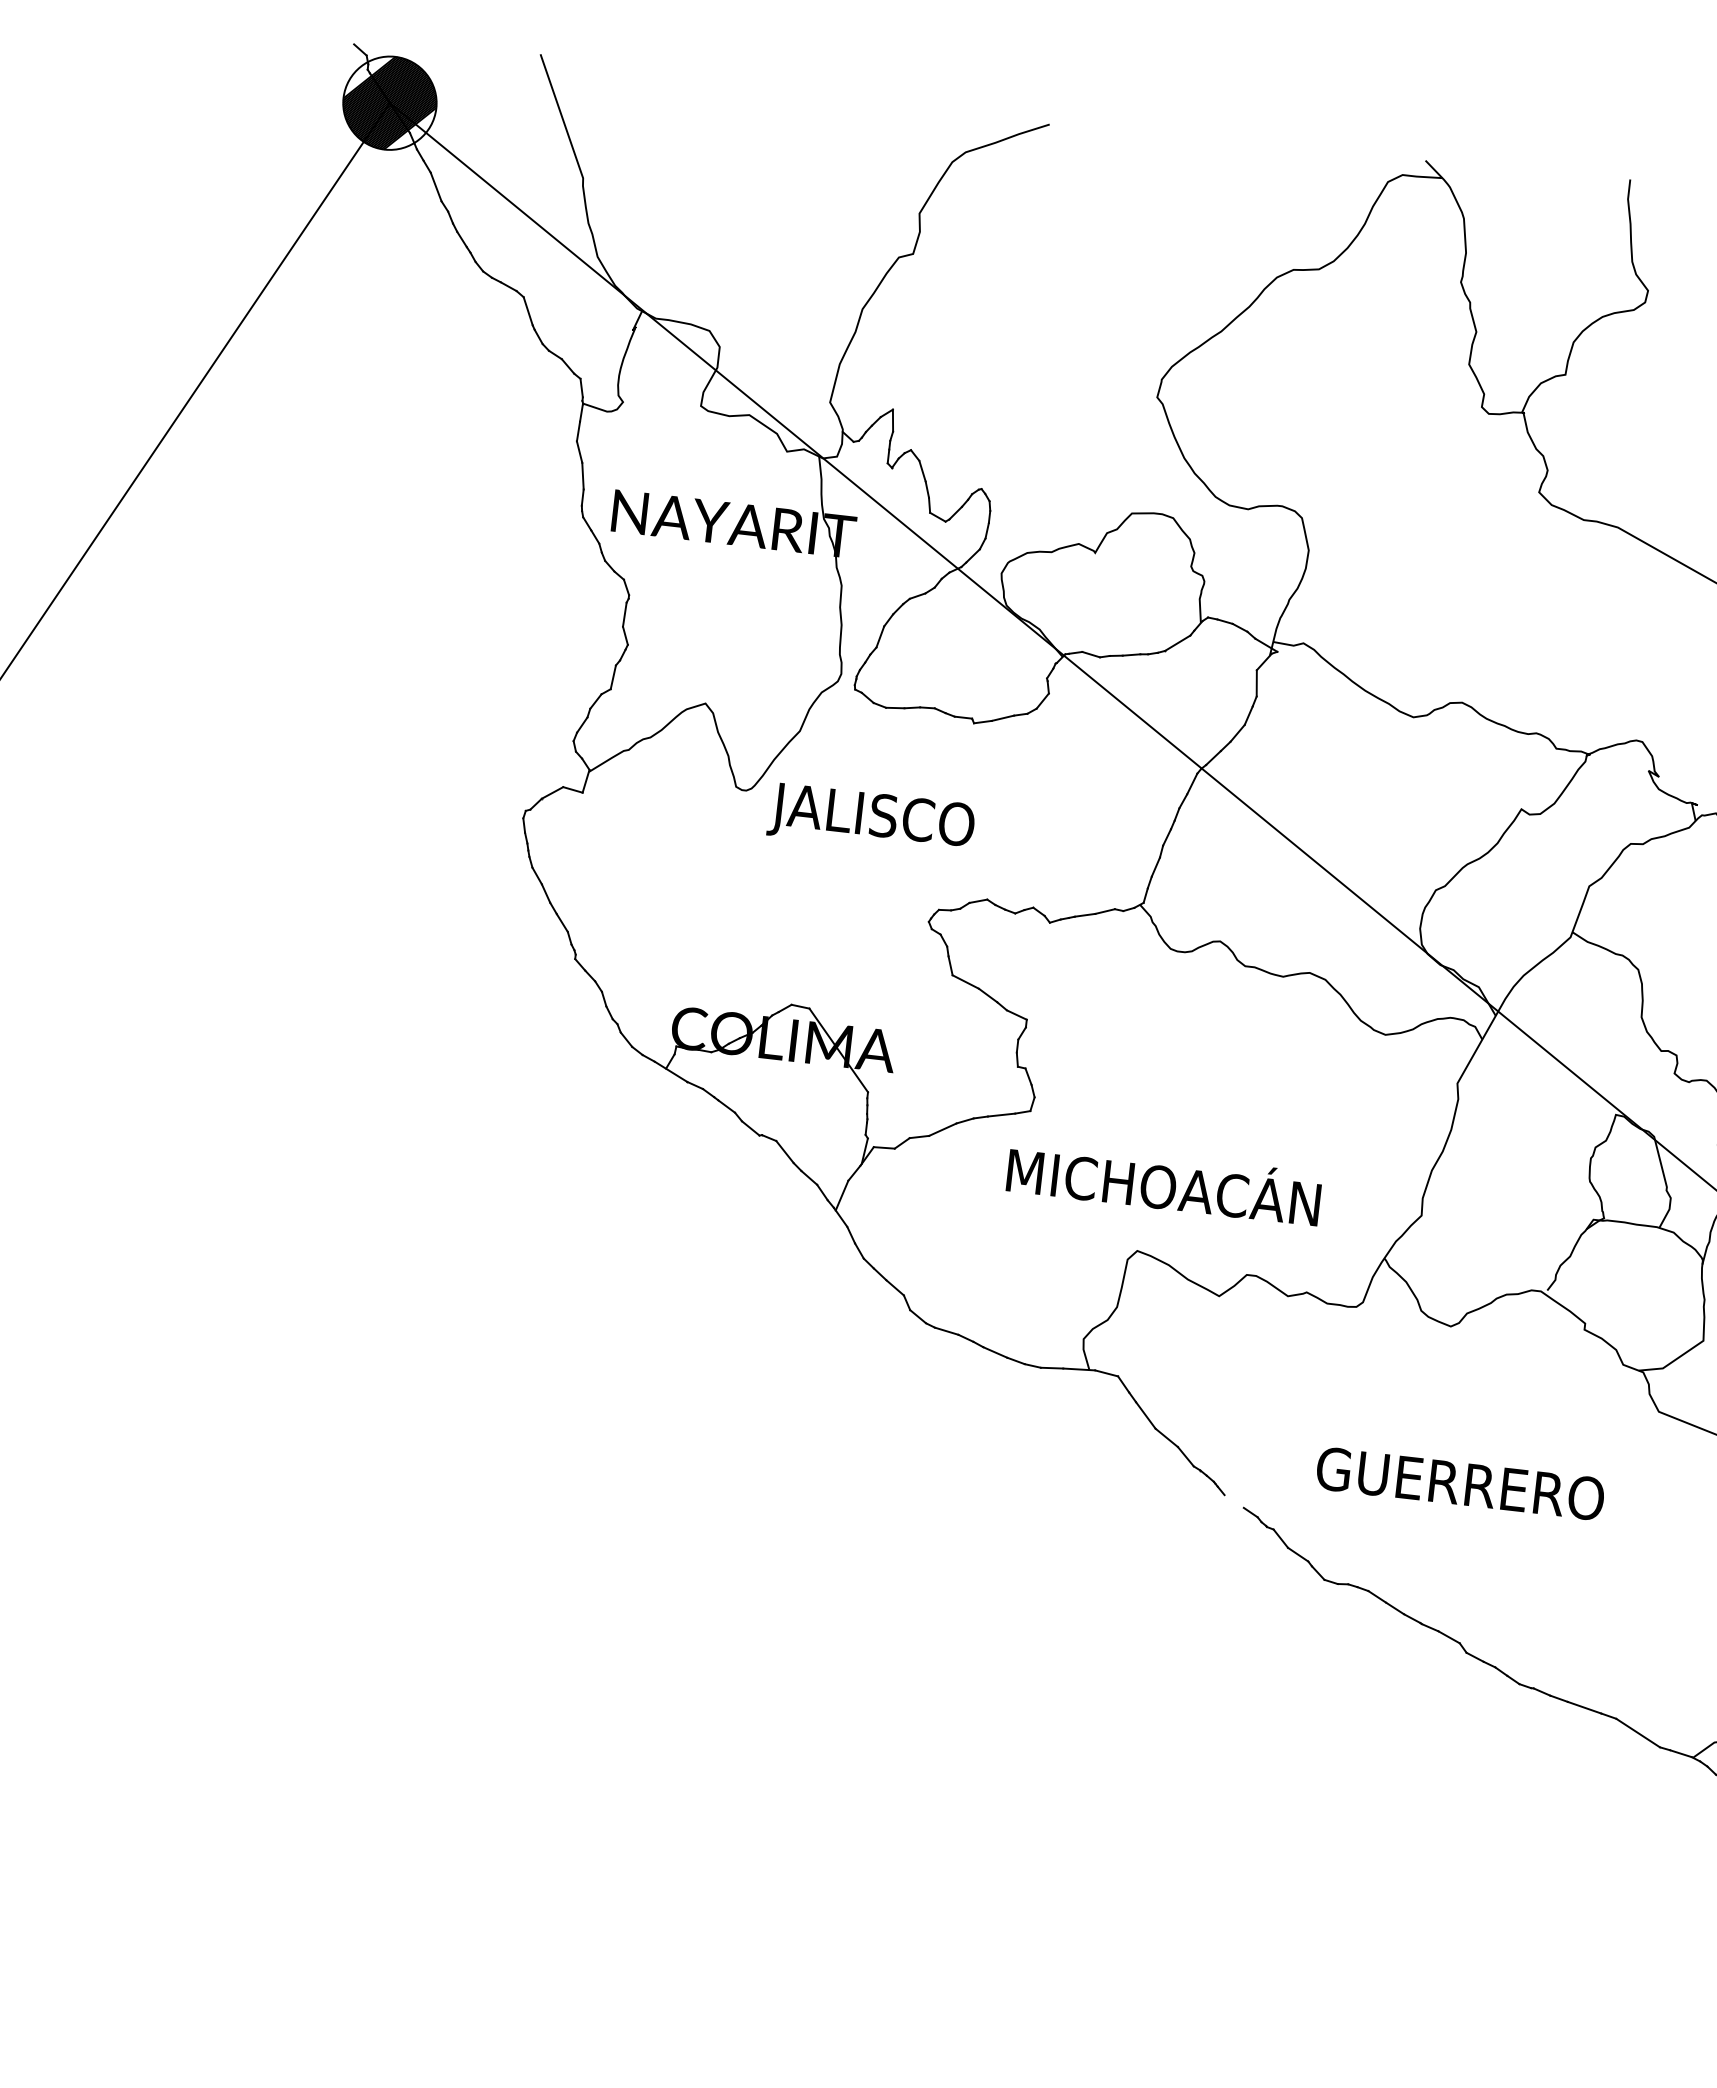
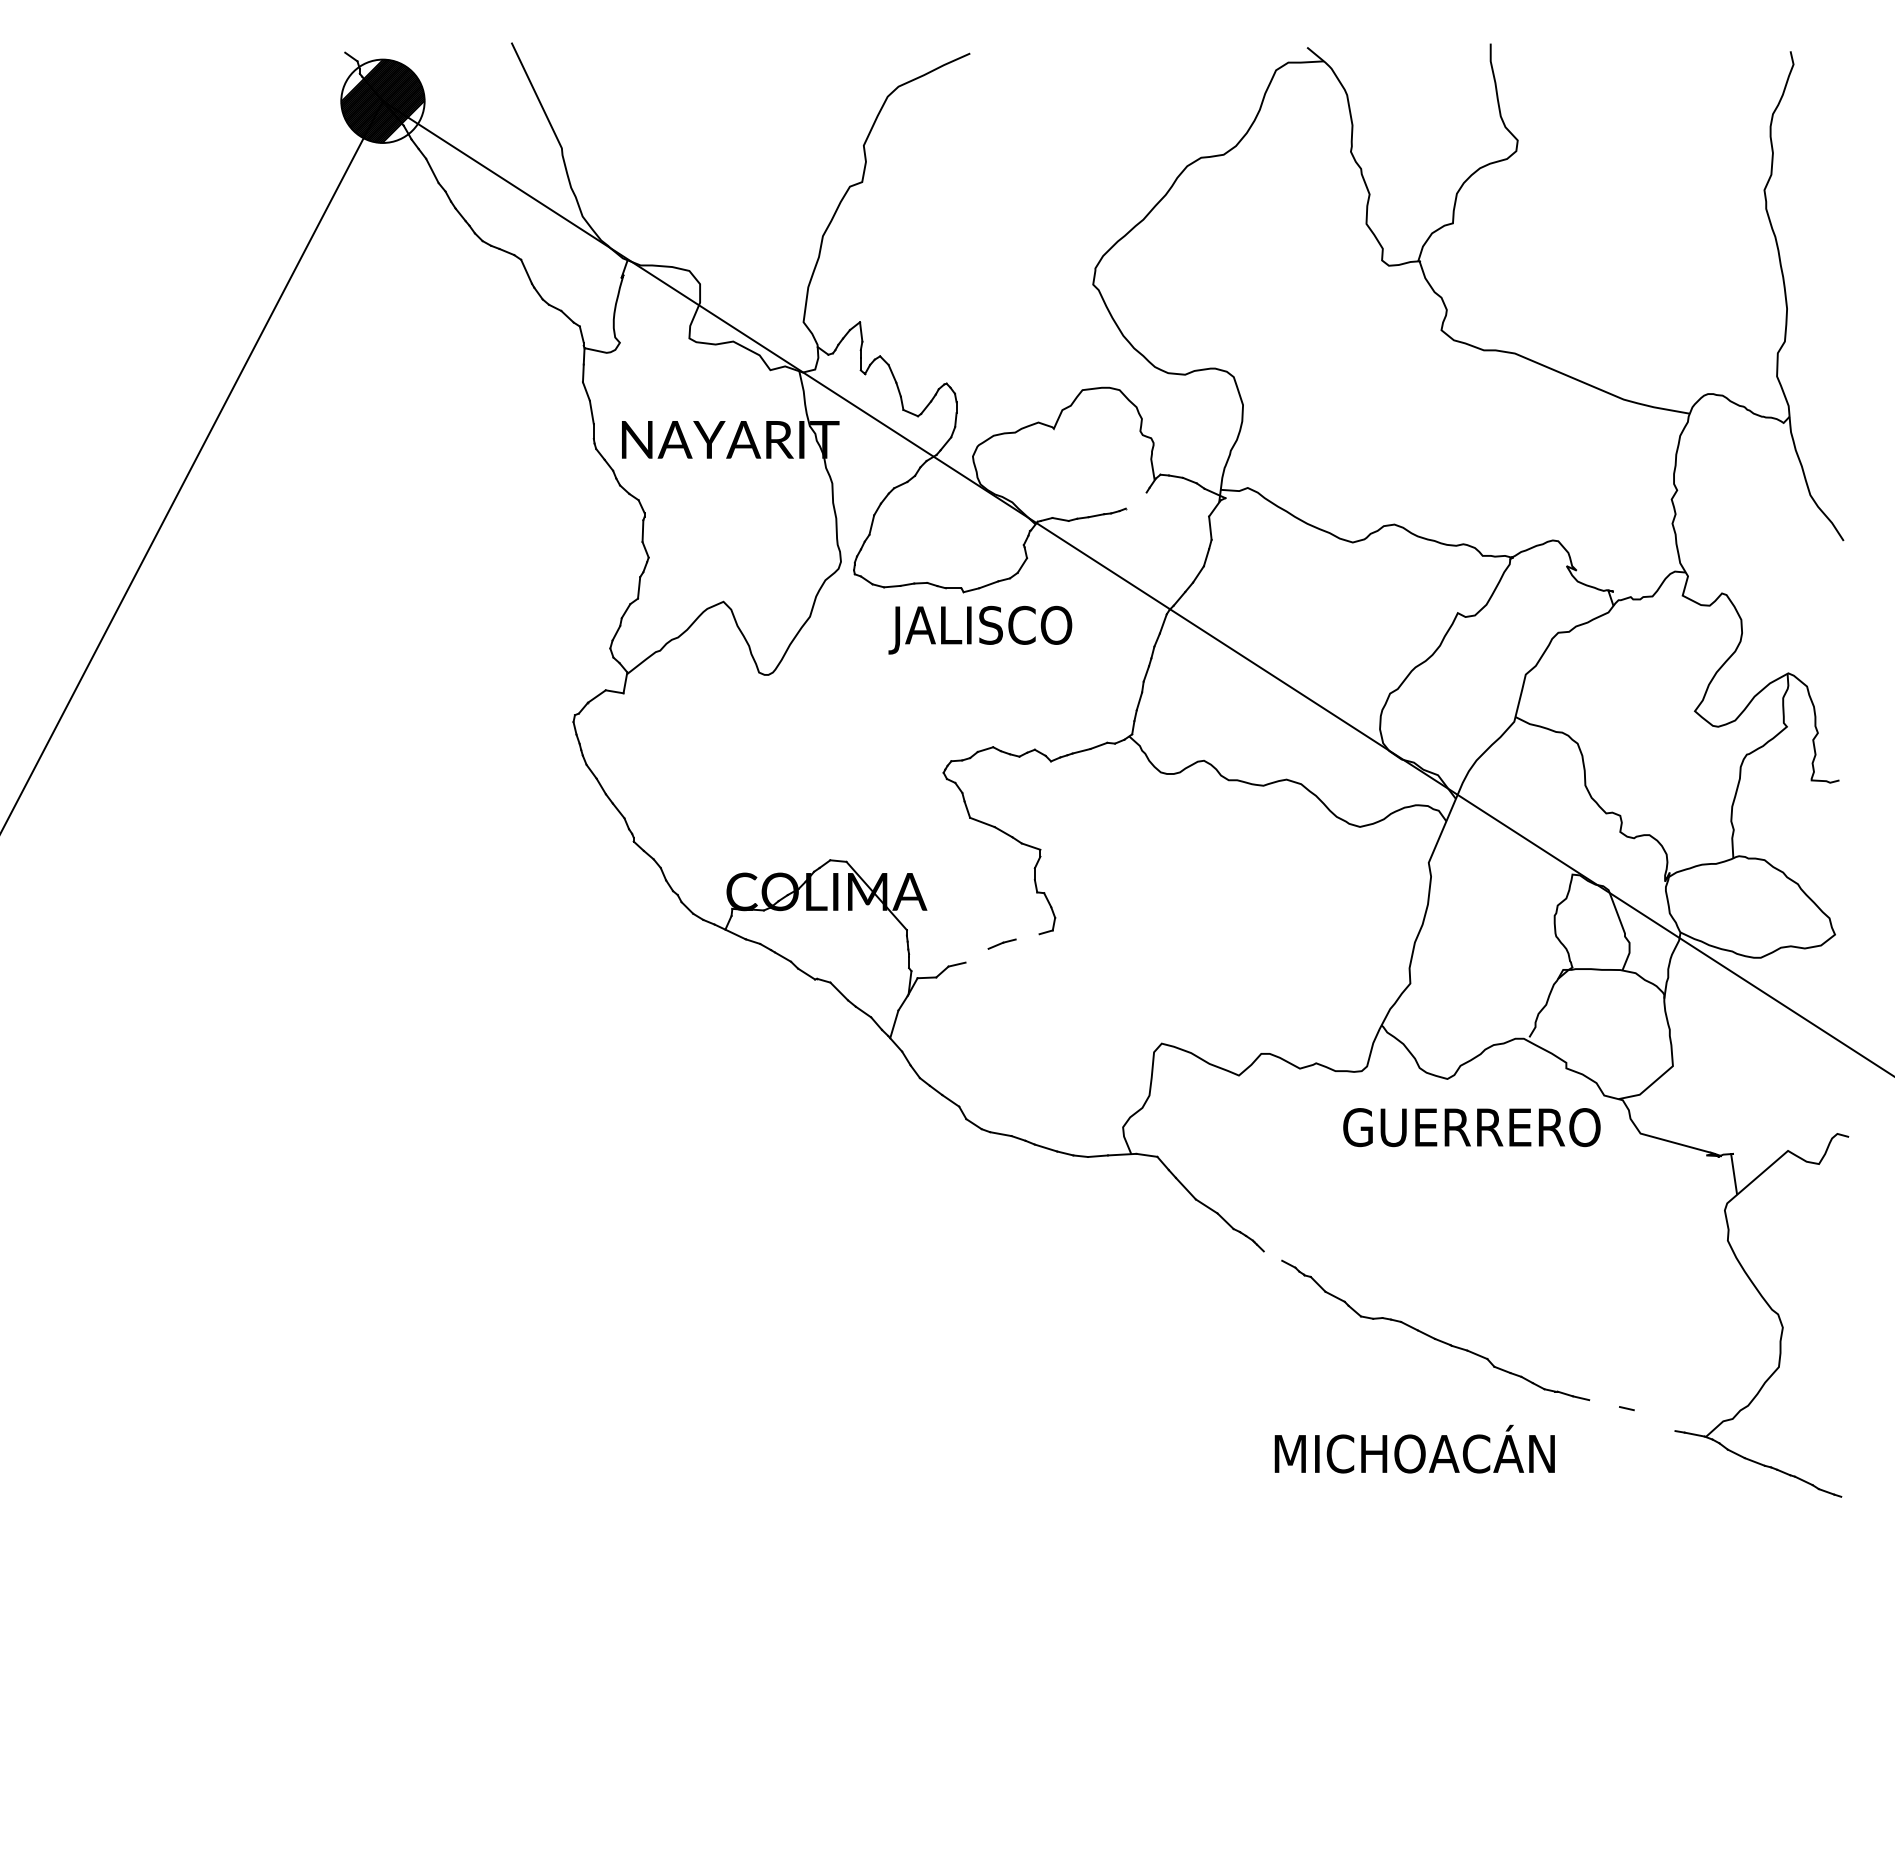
line: (1176, 643) -> (1135, 500), removed
text: (871, 819) -> (980, 629), moved
line: (1001, 1114) -> (1027, 936), removed
line: (942, 1129) -> (976, 955), removed
text: (1164, 1181) -> (1414, 1448), moved
text: (1460, 1483) -> (1471, 1127), moved
line: (1584, 1707) -> (1604, 1403), removed
line: (1637, 1732) -> (1654, 1420), removed

